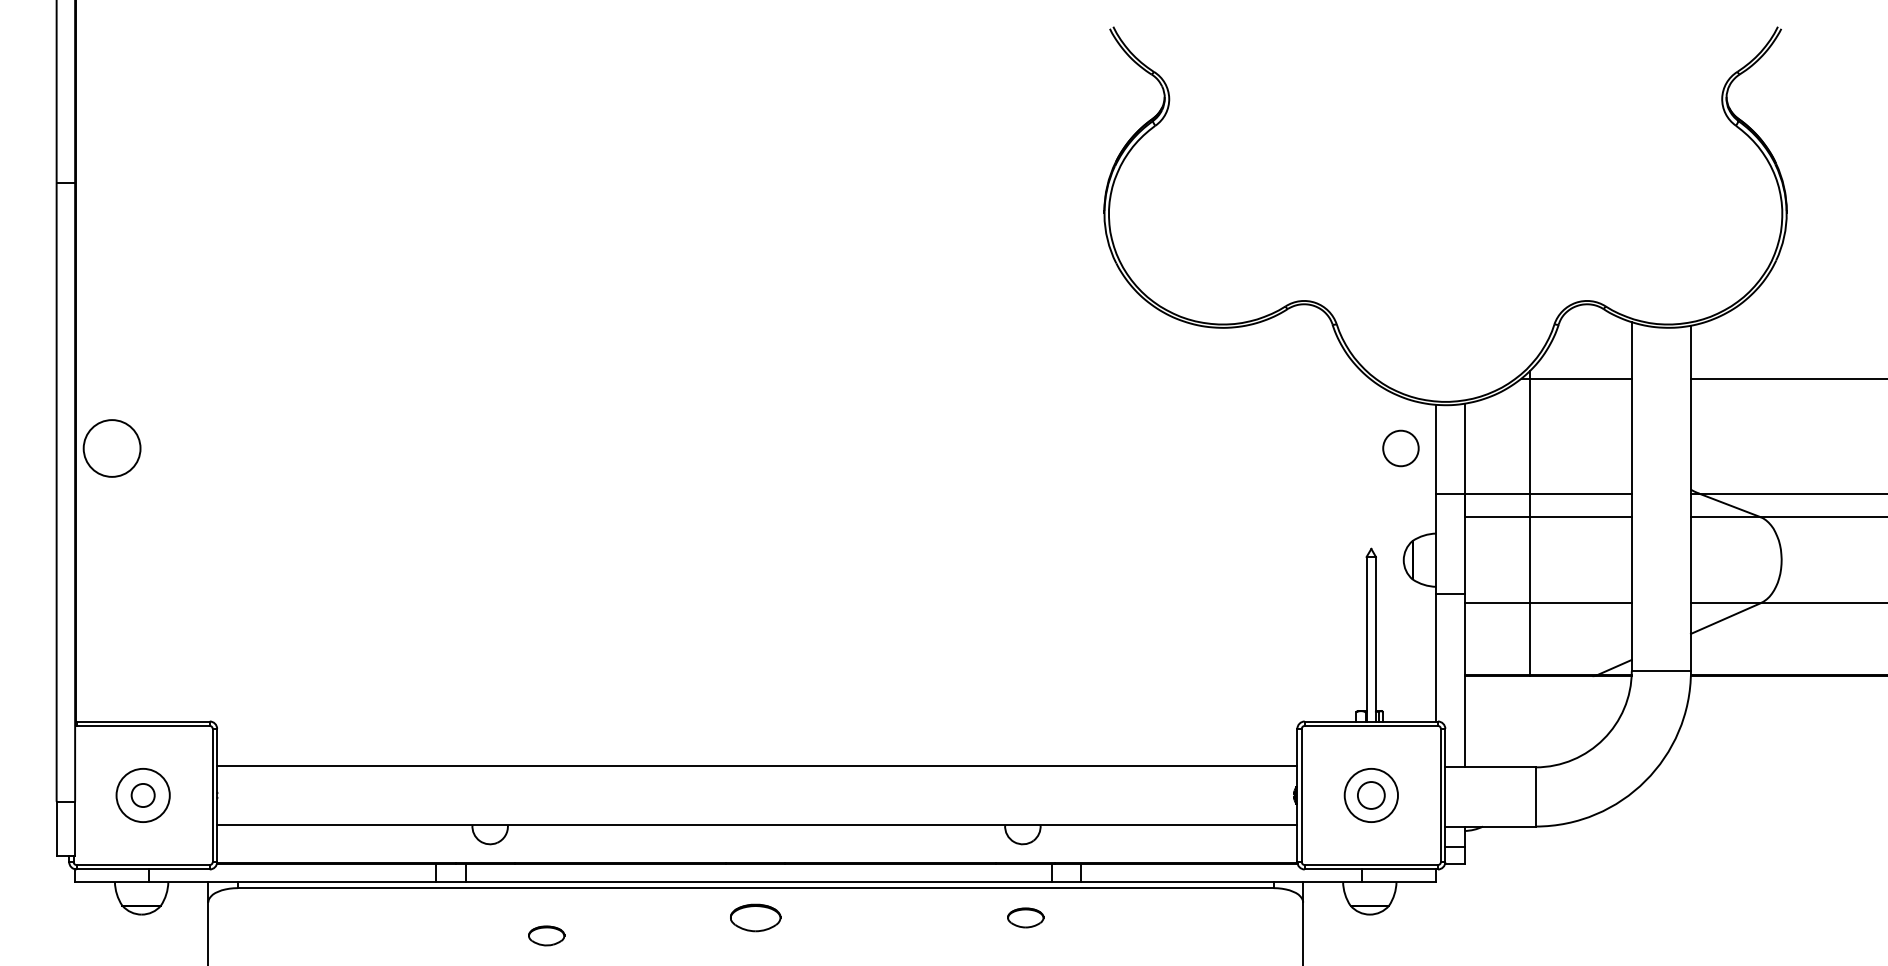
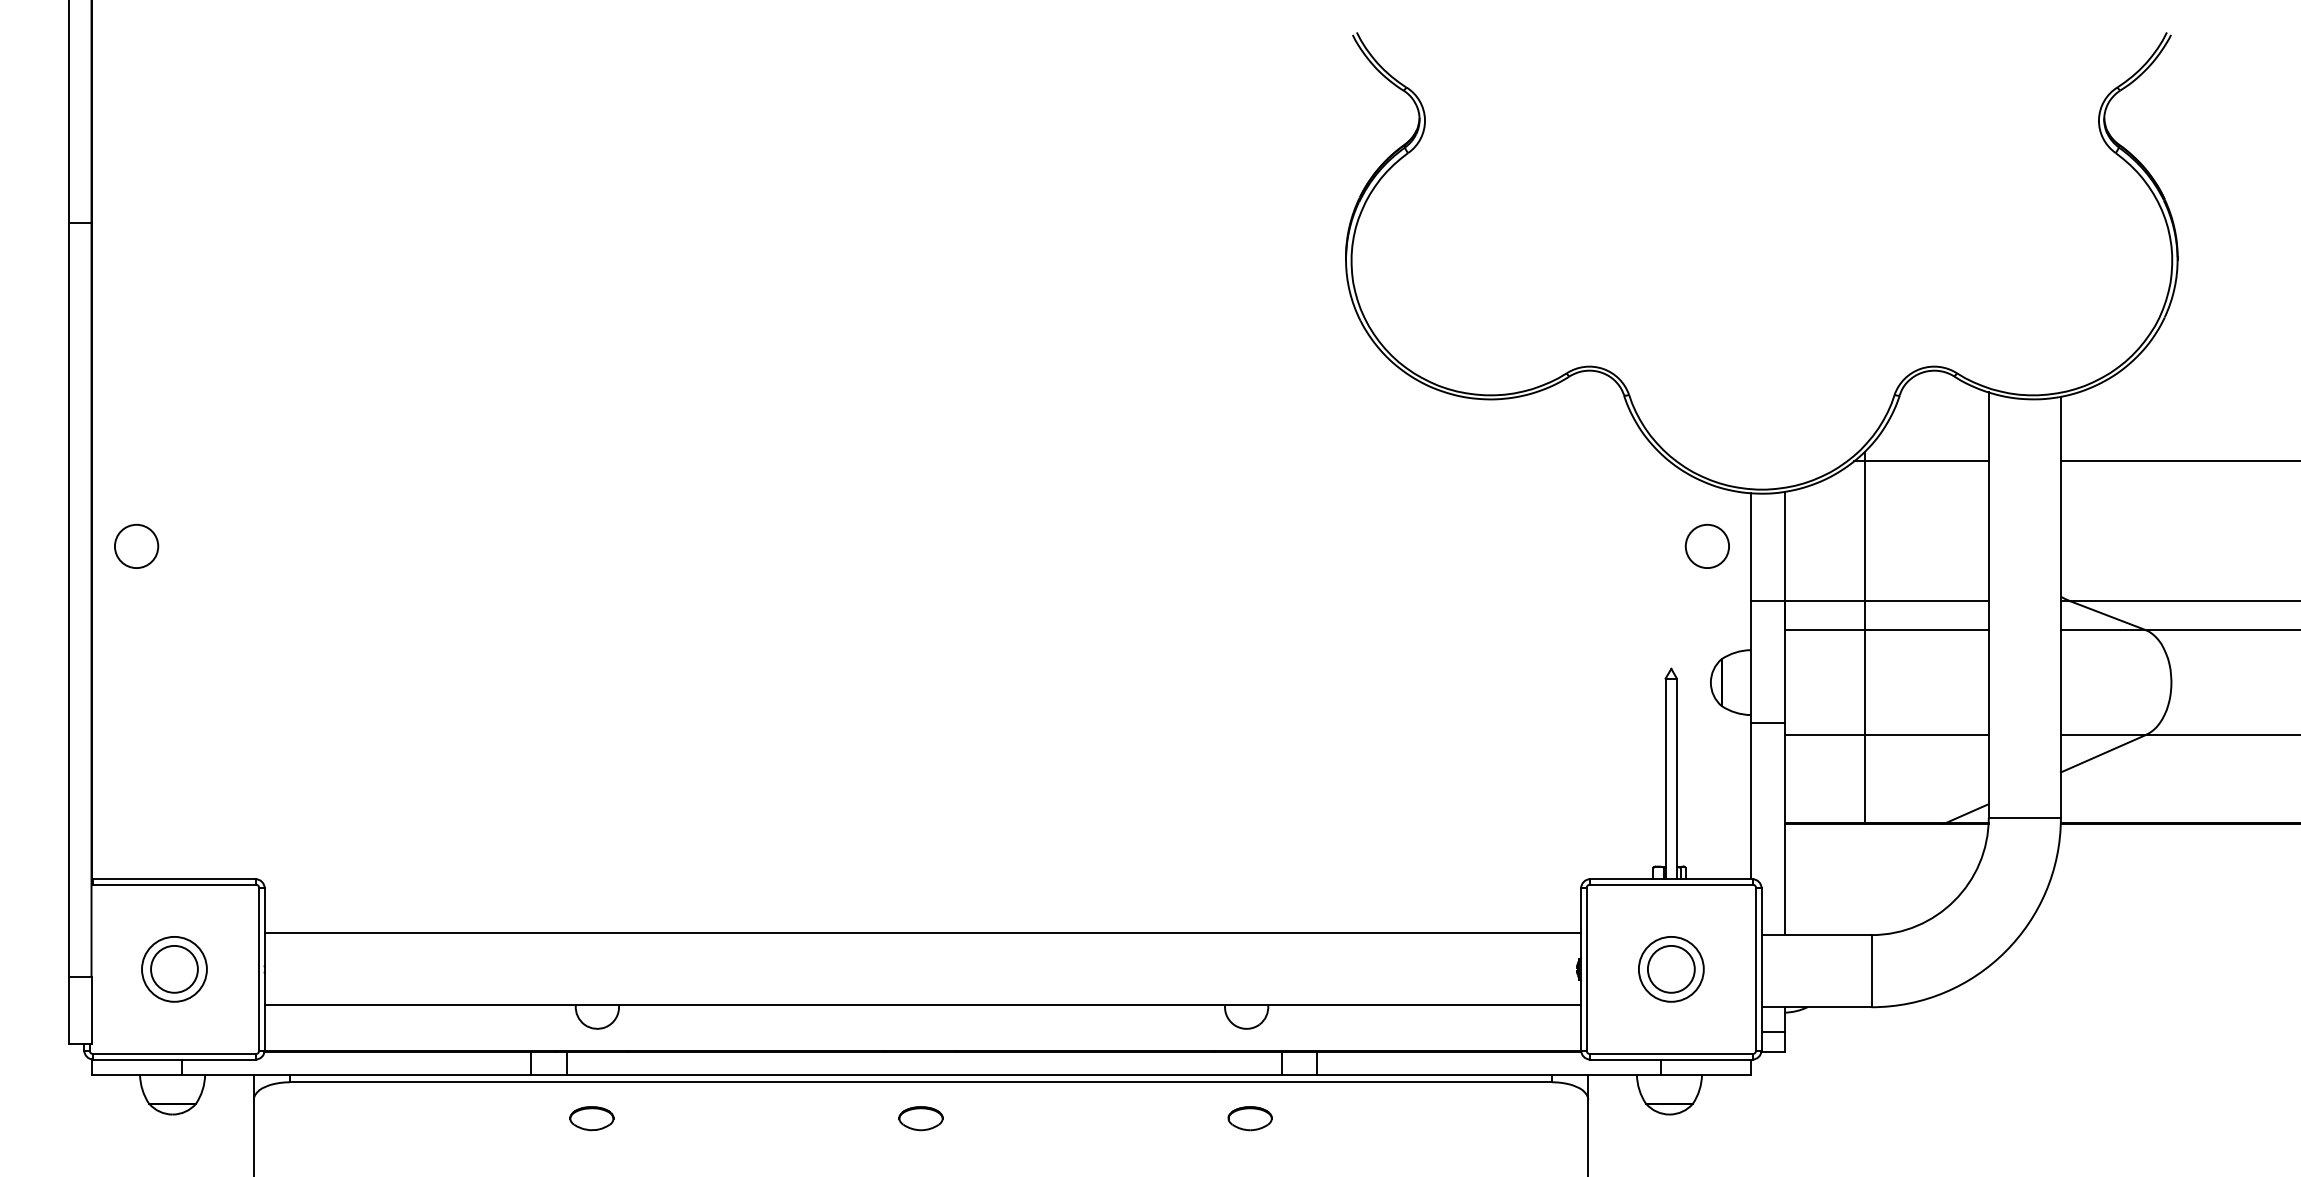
circle: (111, 448) -> (135, 546), size x0.62
circle: (142, 795) -> (173, 969), size x1.67
circle: (1371, 795) -> (1671, 969), size x1.43
part: (755, 917) -> (920, 1118), size x0.71
part: (546, 935) -> (591, 1118), moved

